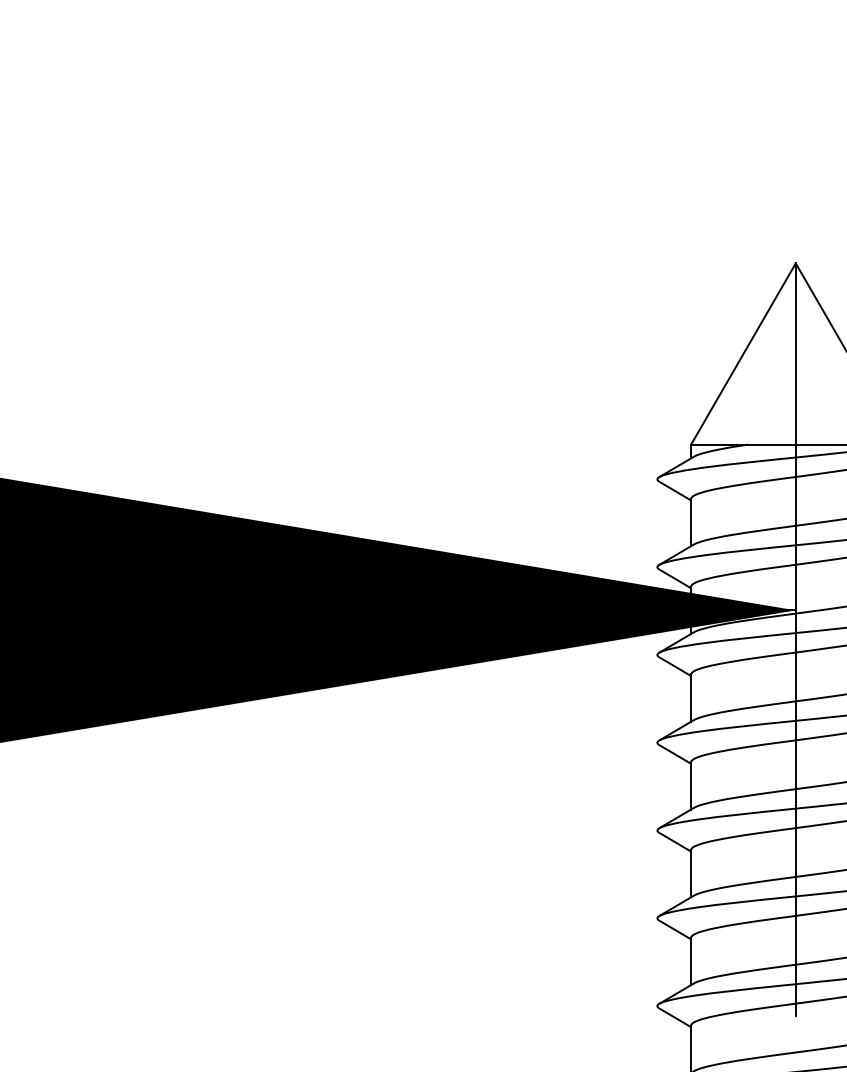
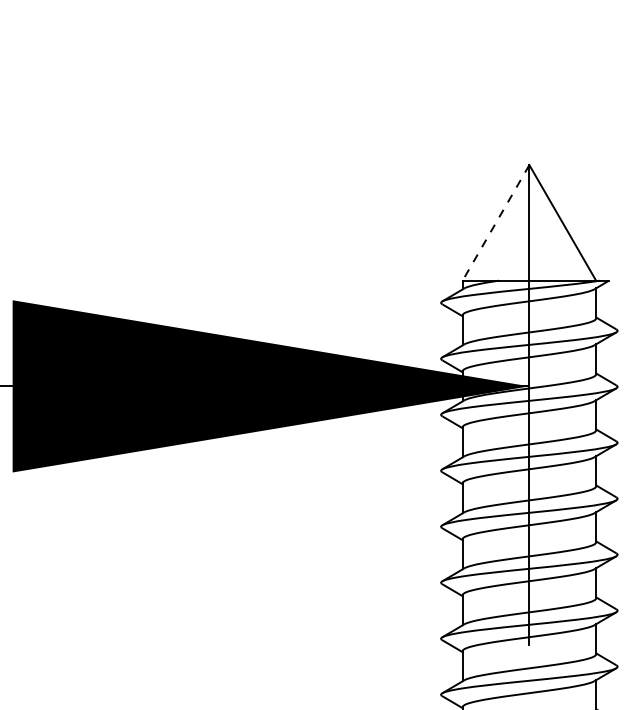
line: (744, 353) -> (496, 222), solid -> dashed

